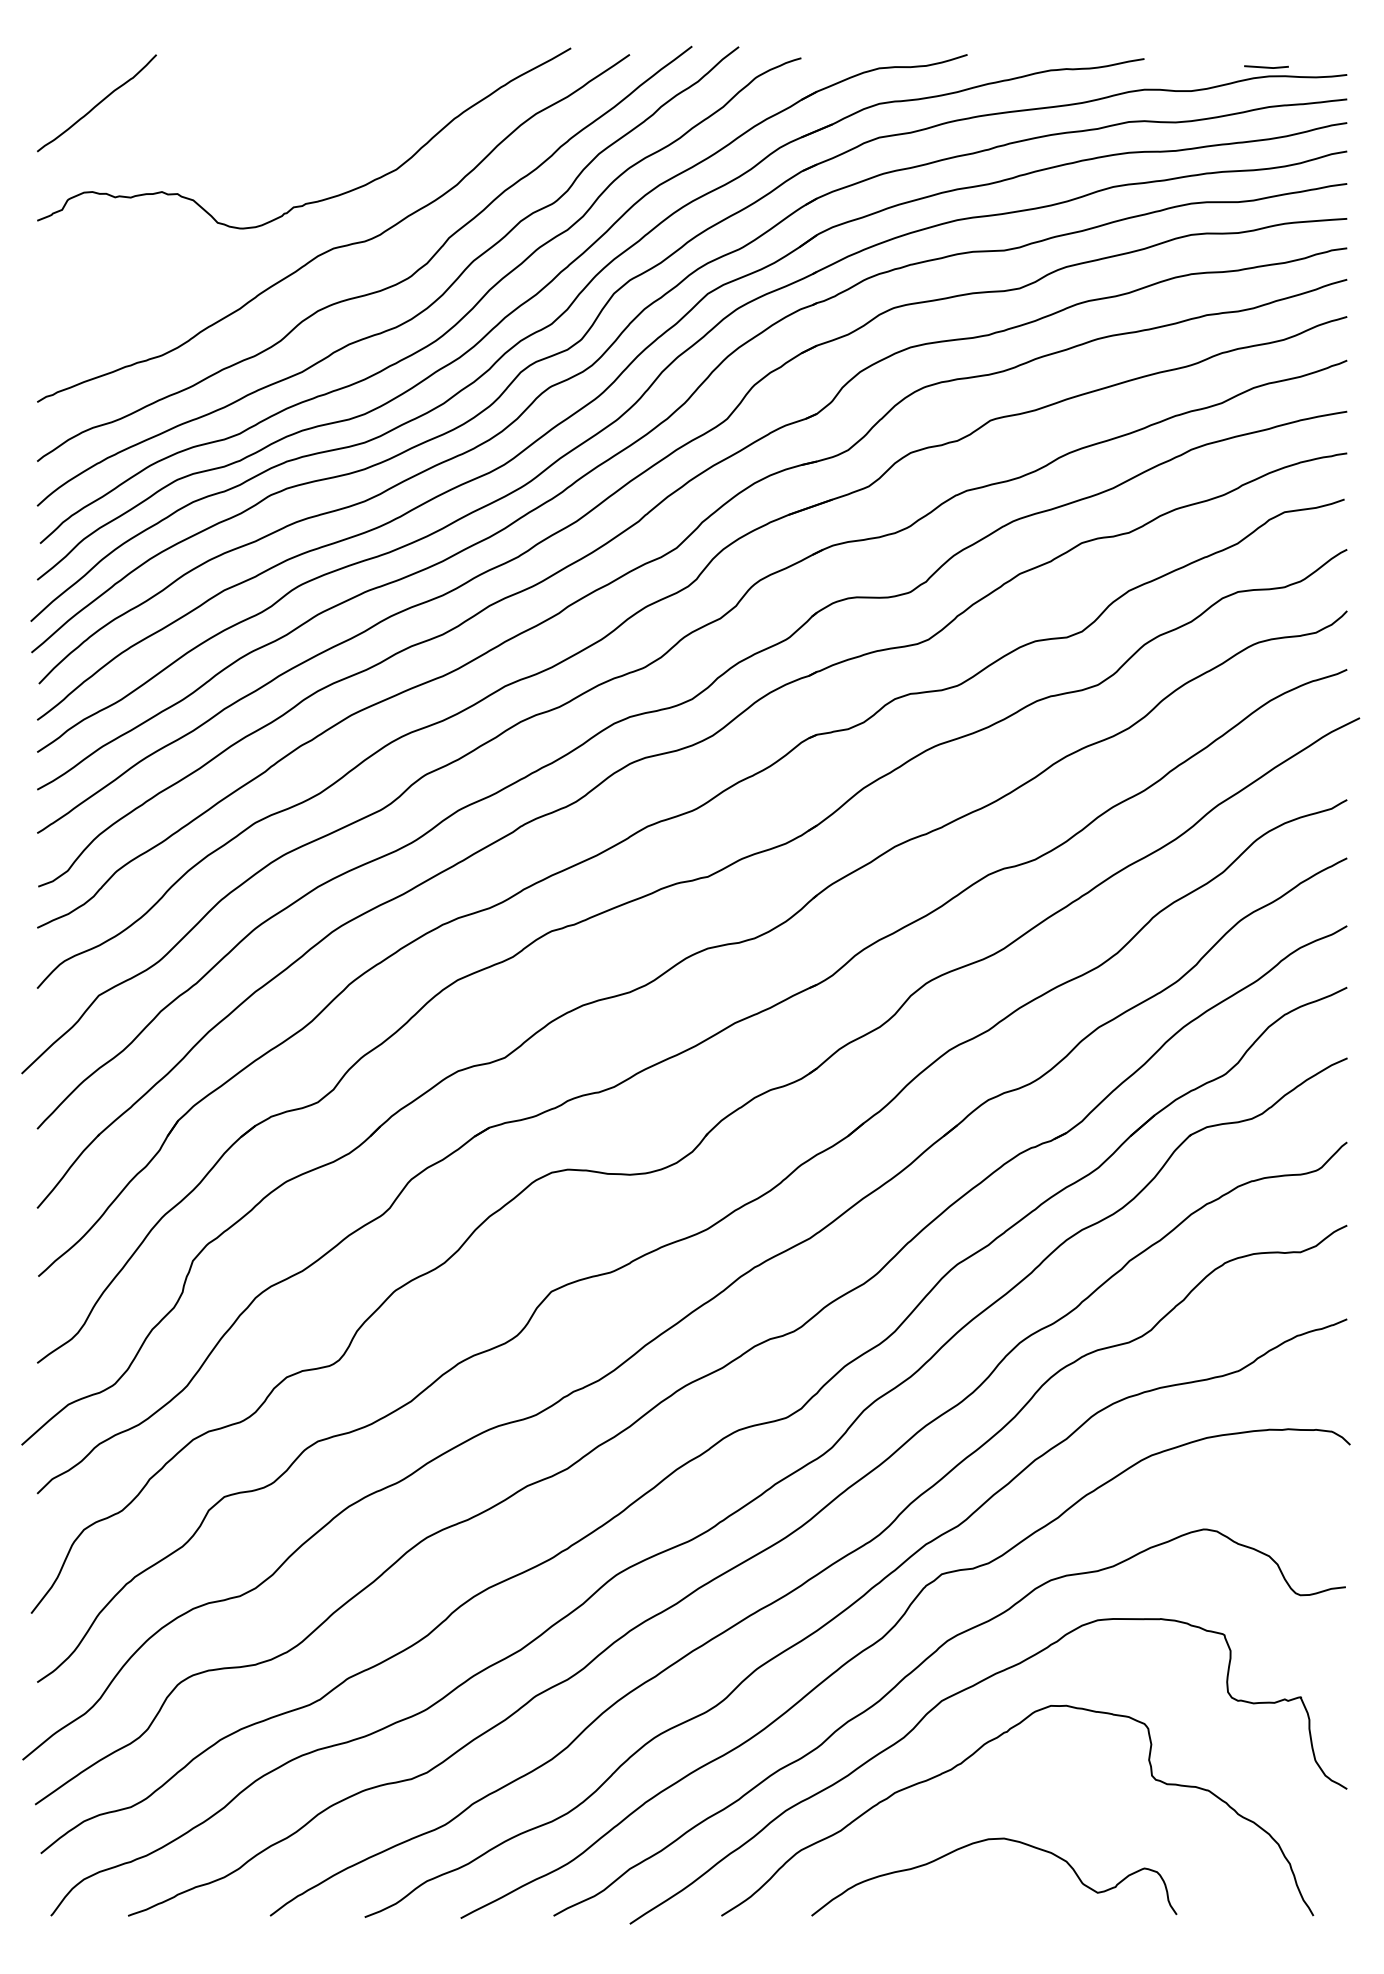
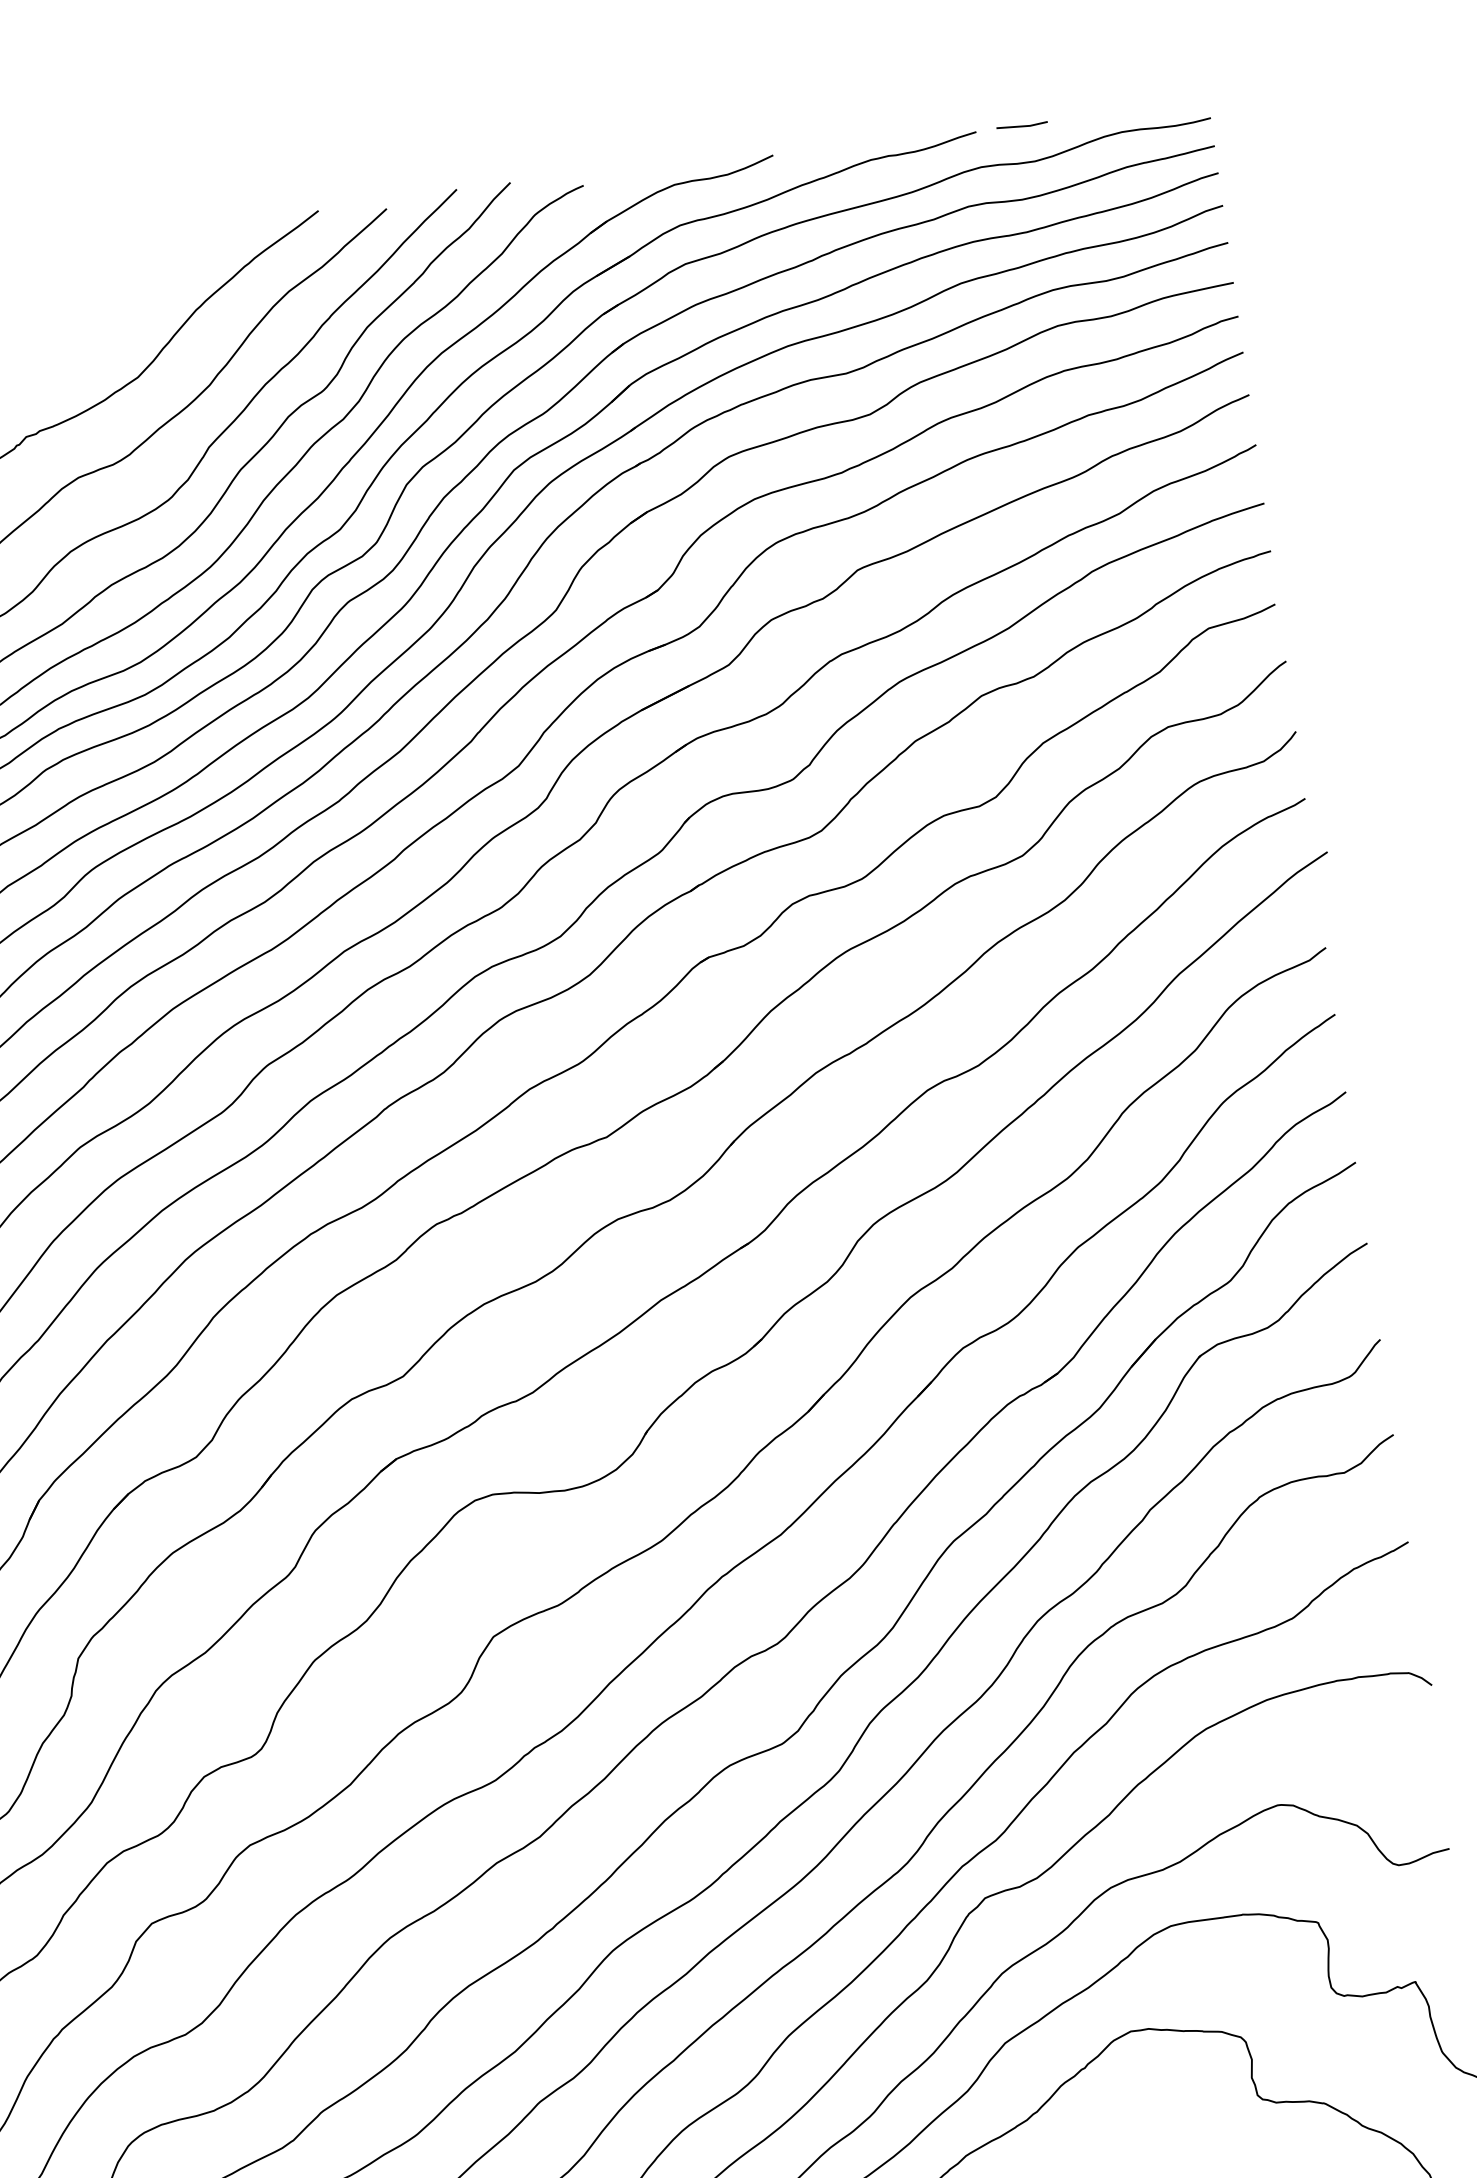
line: (1266, 66) -> (1022, 125), moved

